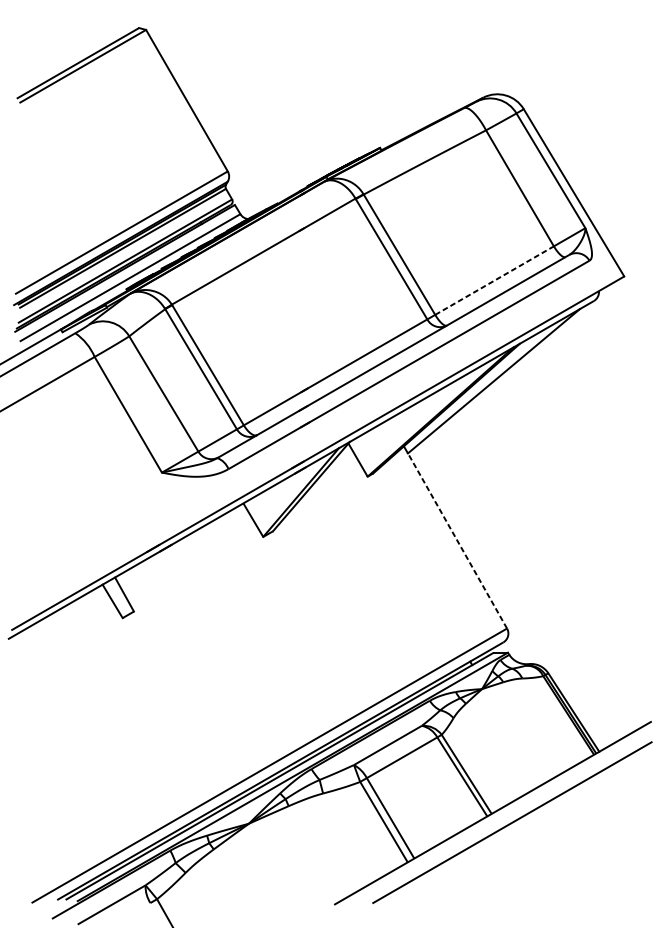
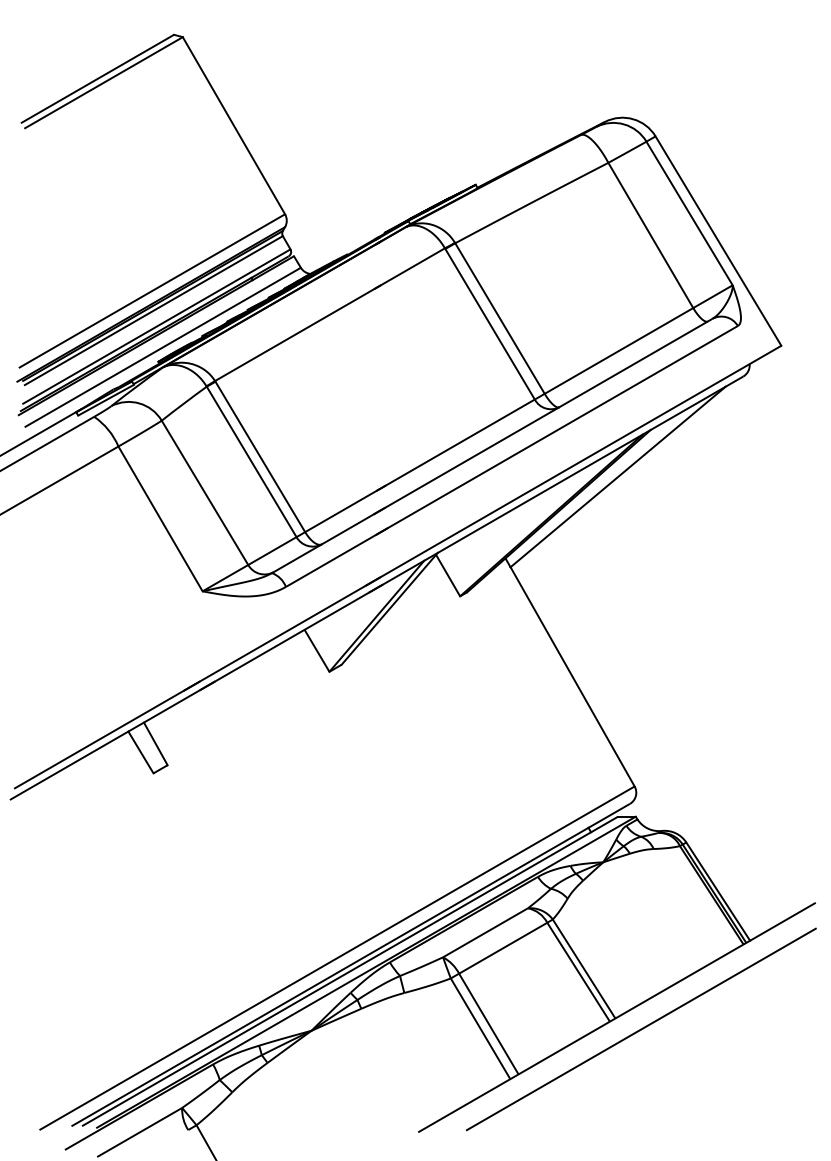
line: (494, 280) -> (618, 350), dashed -> solid
line: (457, 540) -> (572, 676), dashed -> solid

